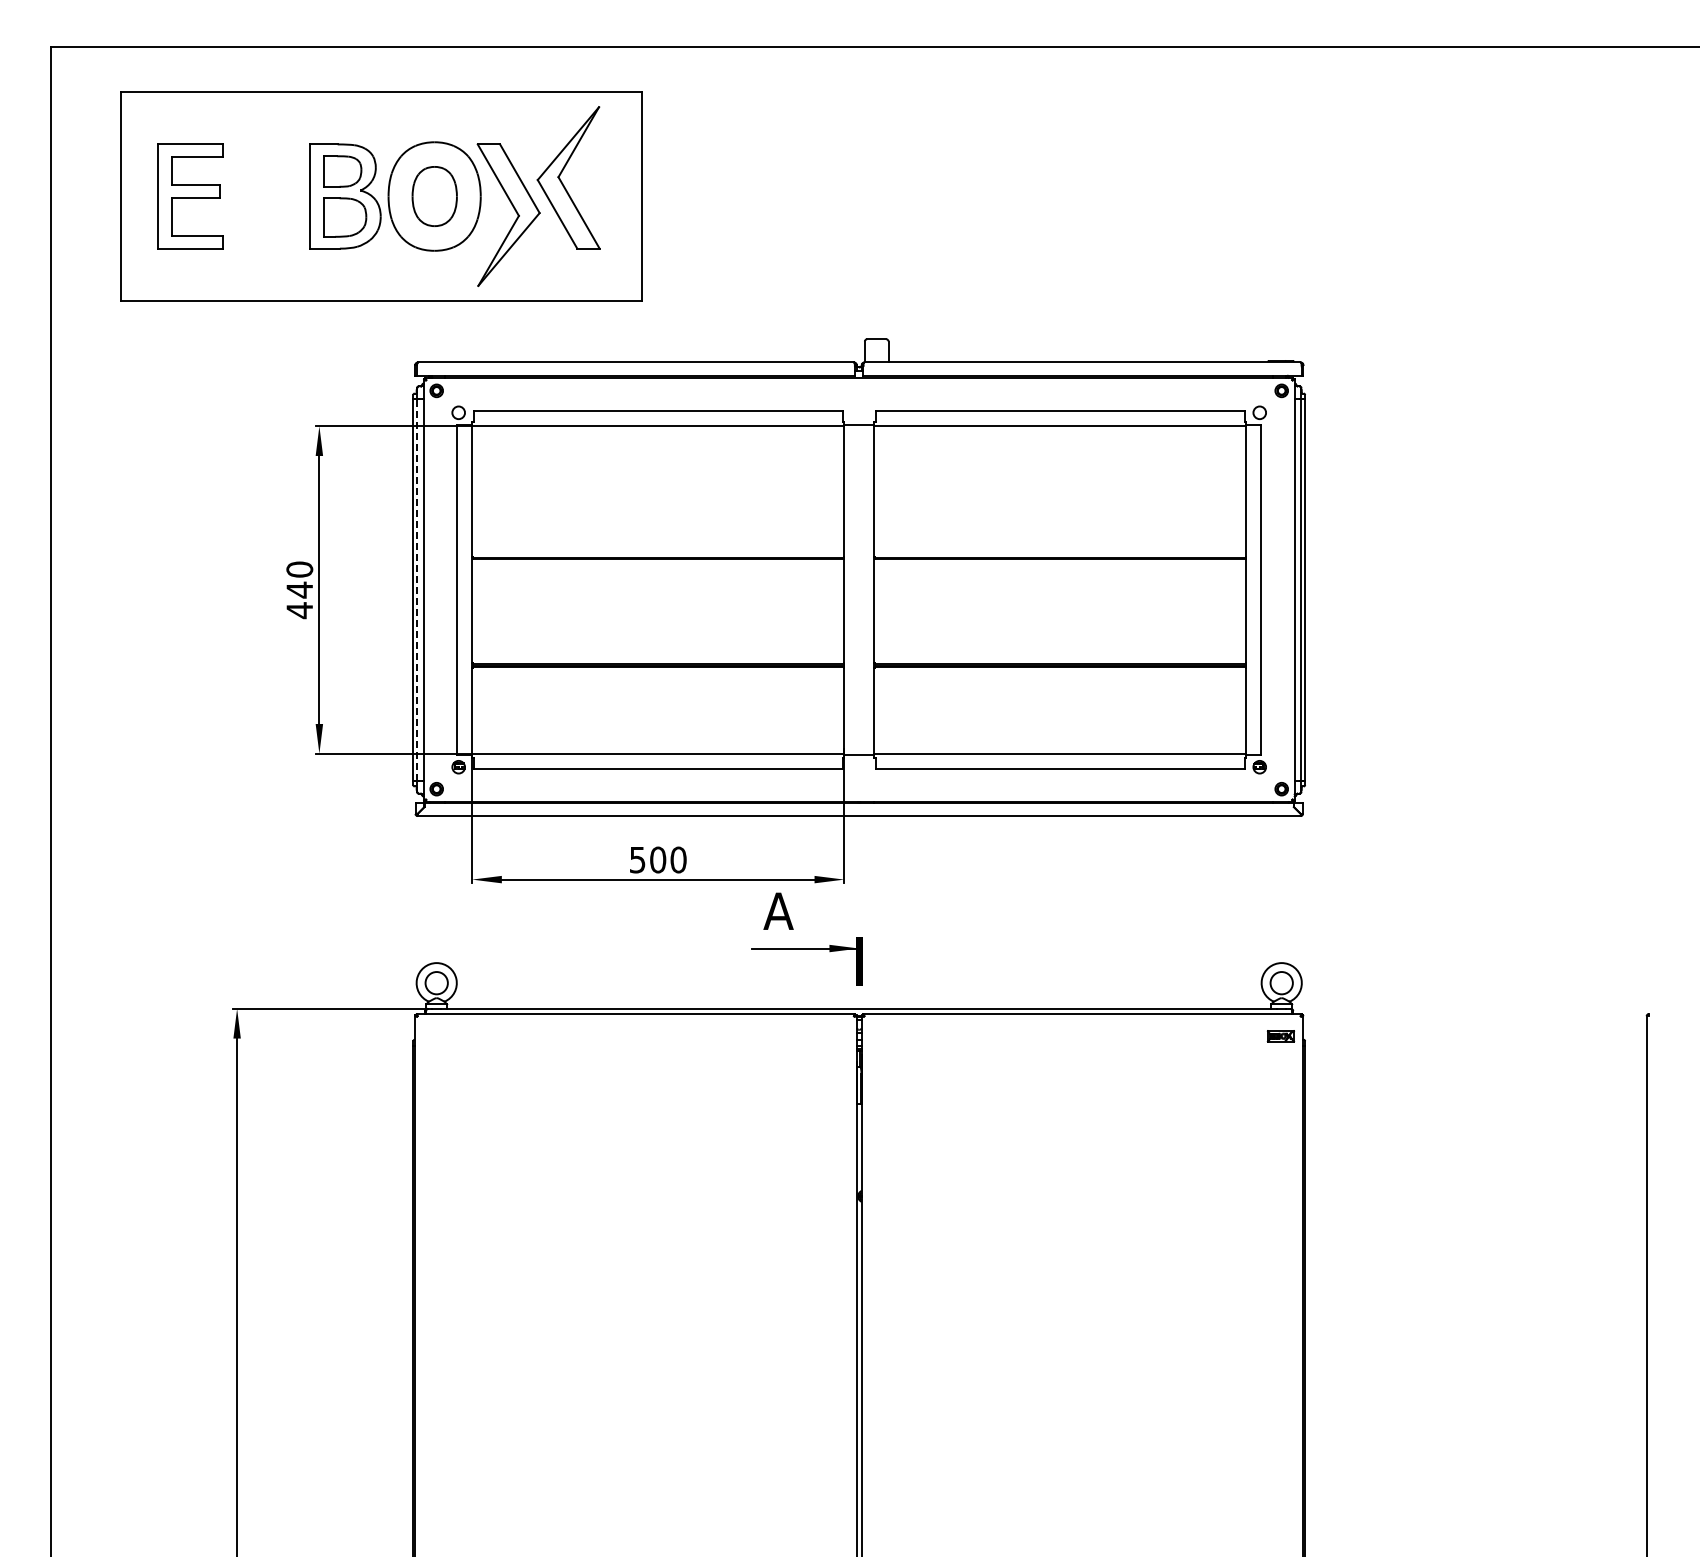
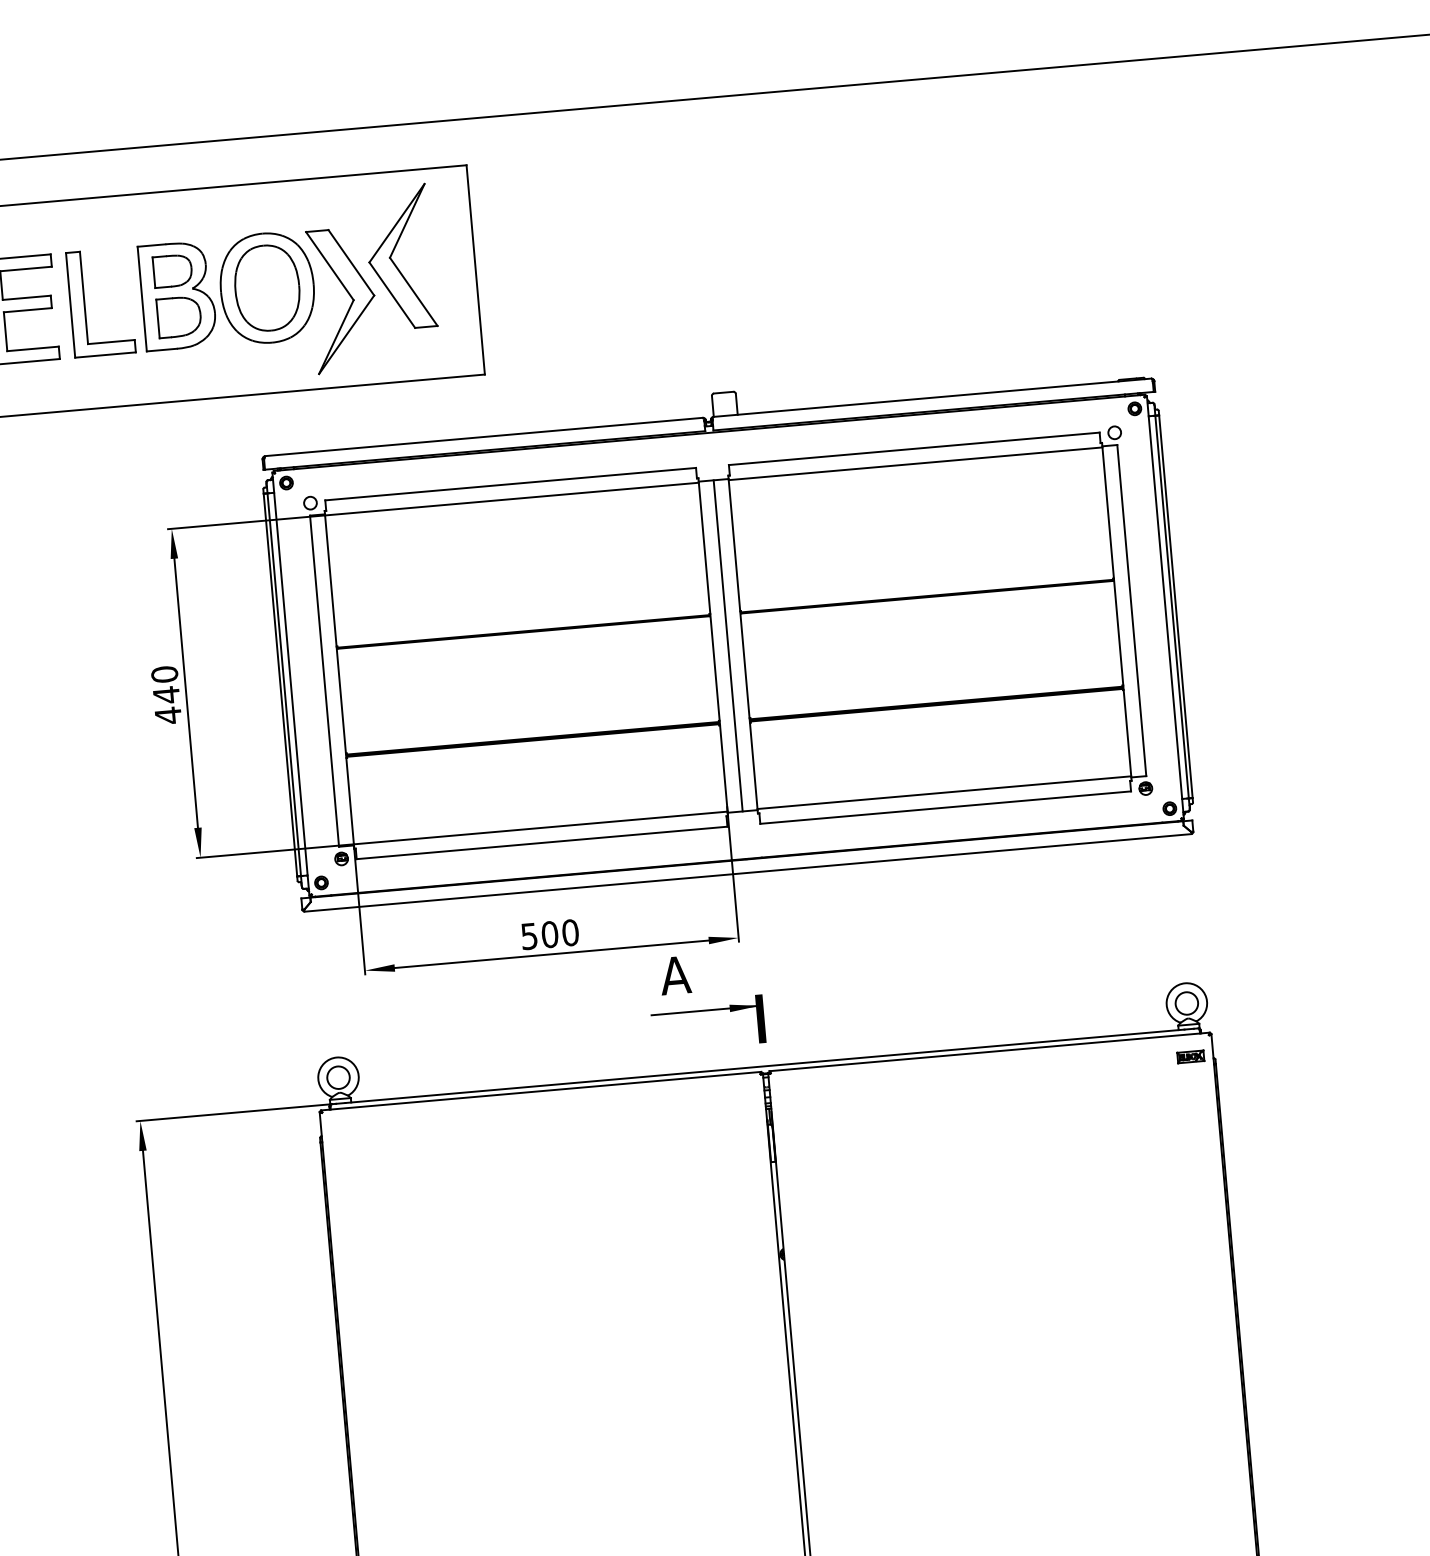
part: (253, 196) -> (85, 304), added
part: (434, 196) -> (267, 288), size x1.43
line: (859, 589) -> (728, 645), added
line: (417, 590) -> (284, 685), dashed -> solid

